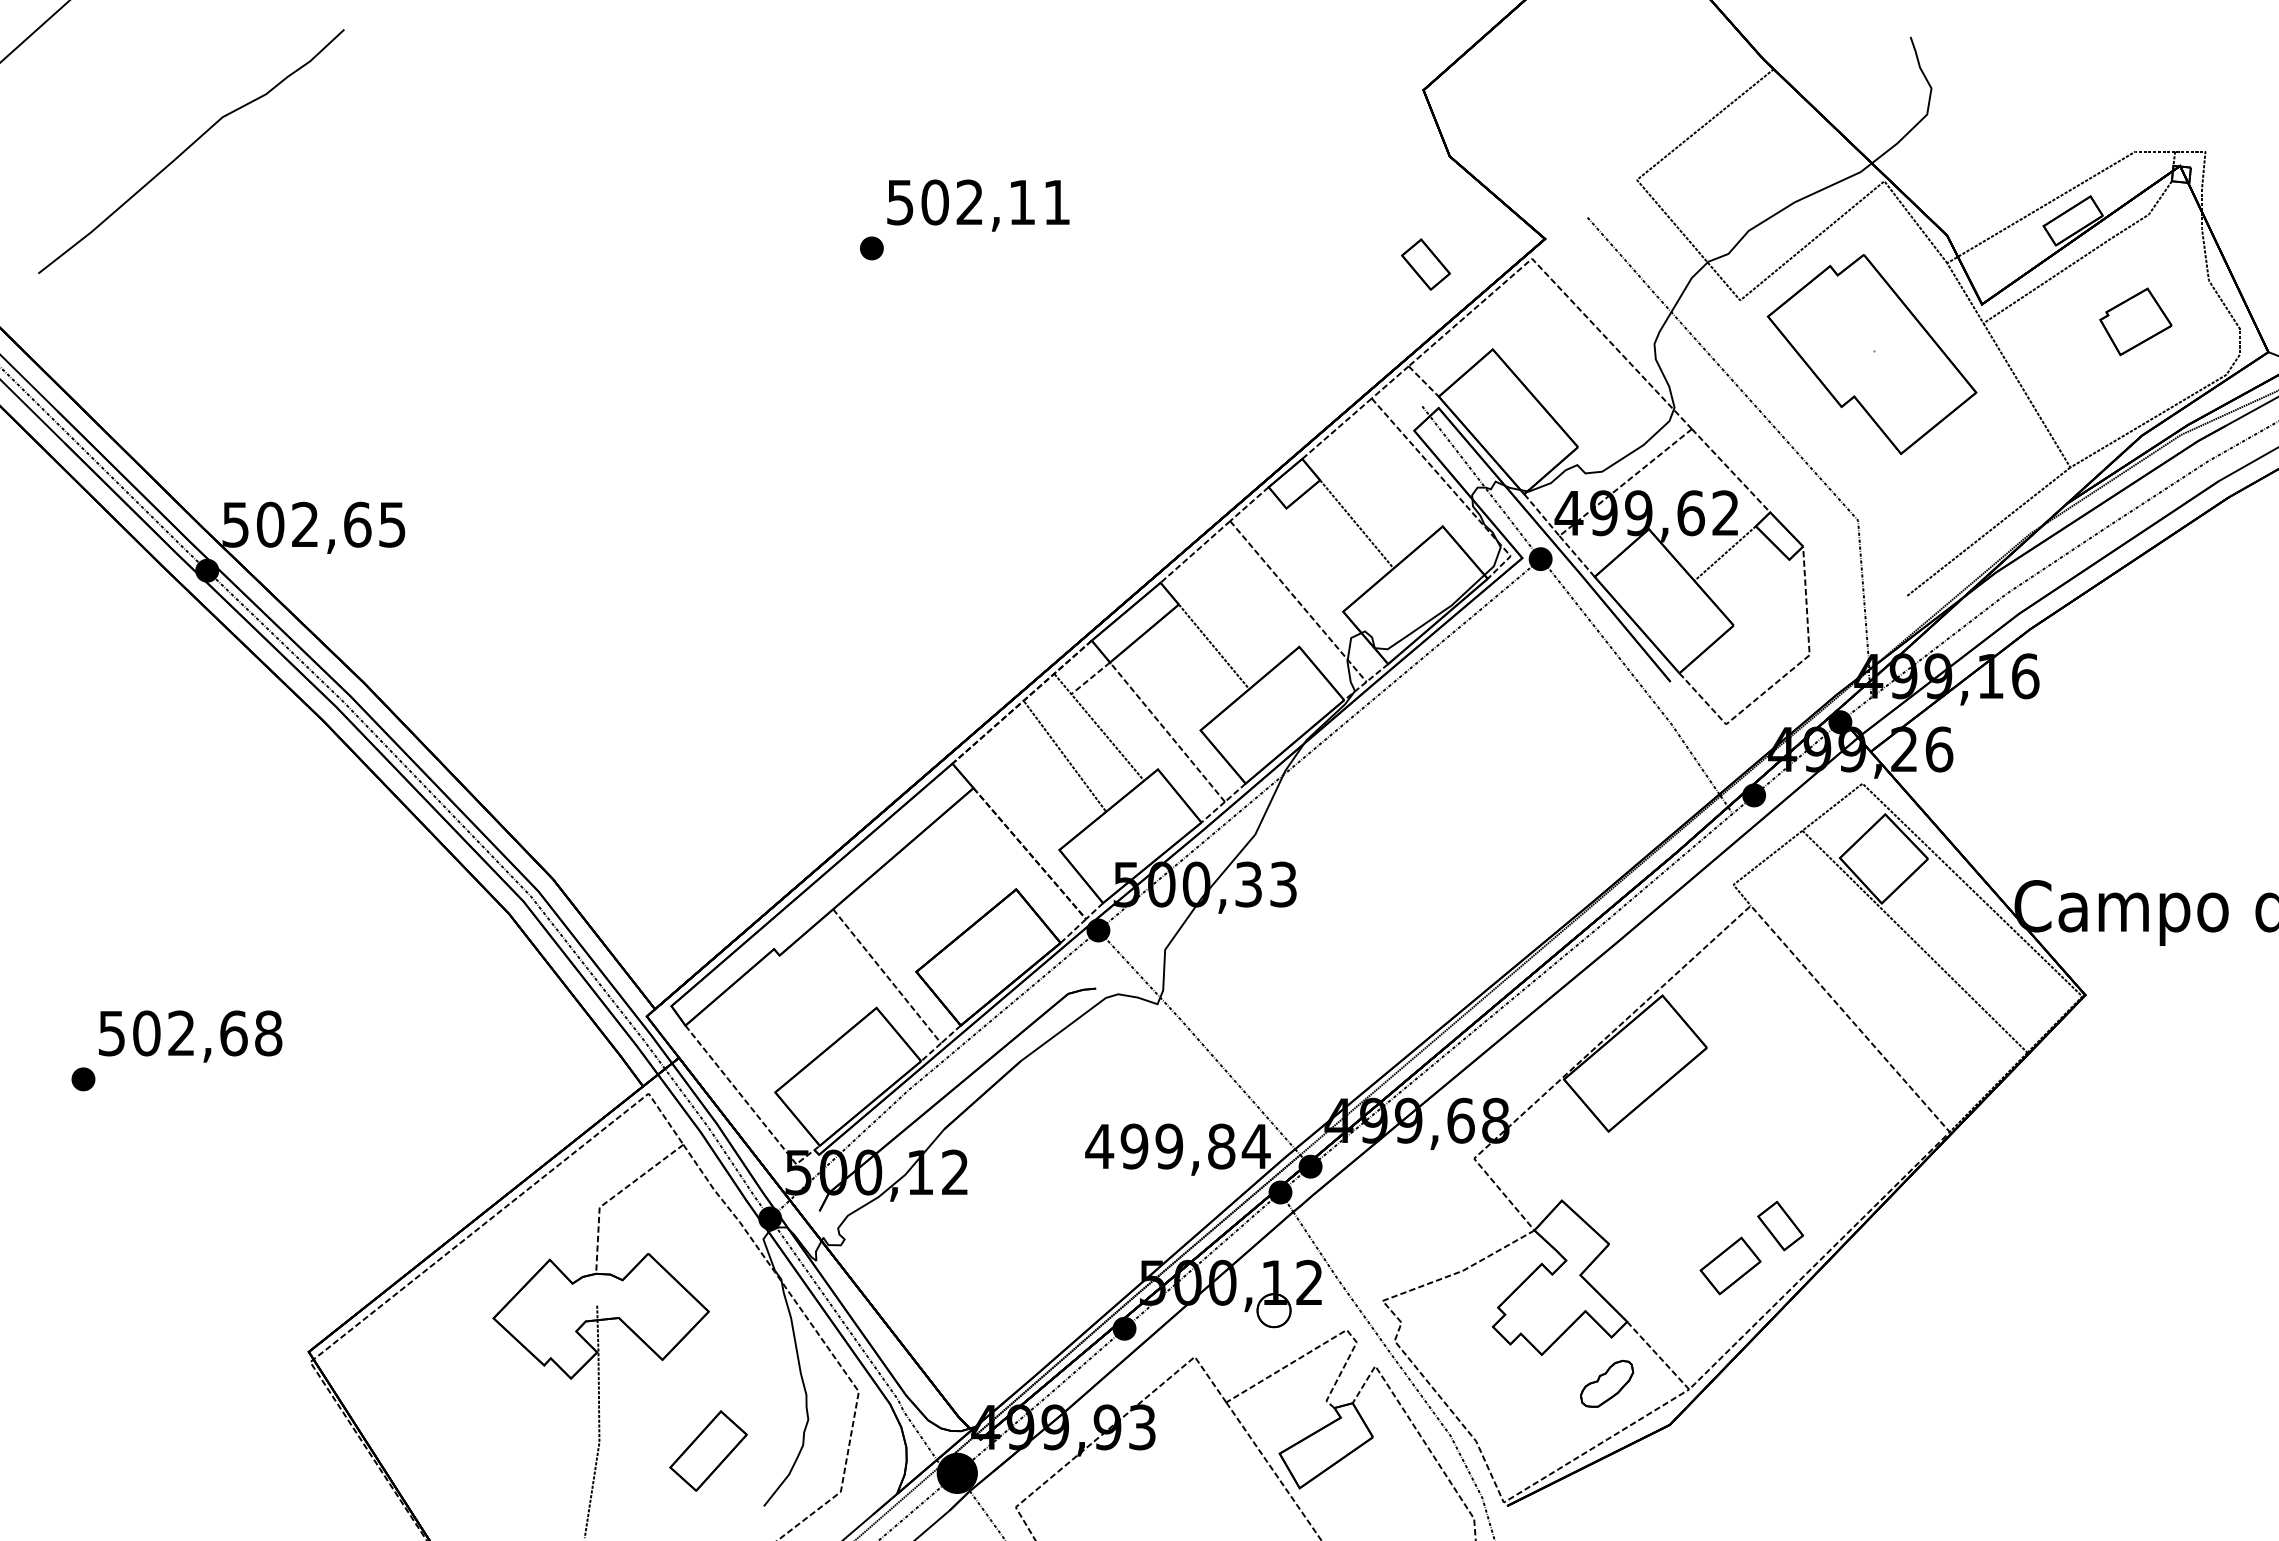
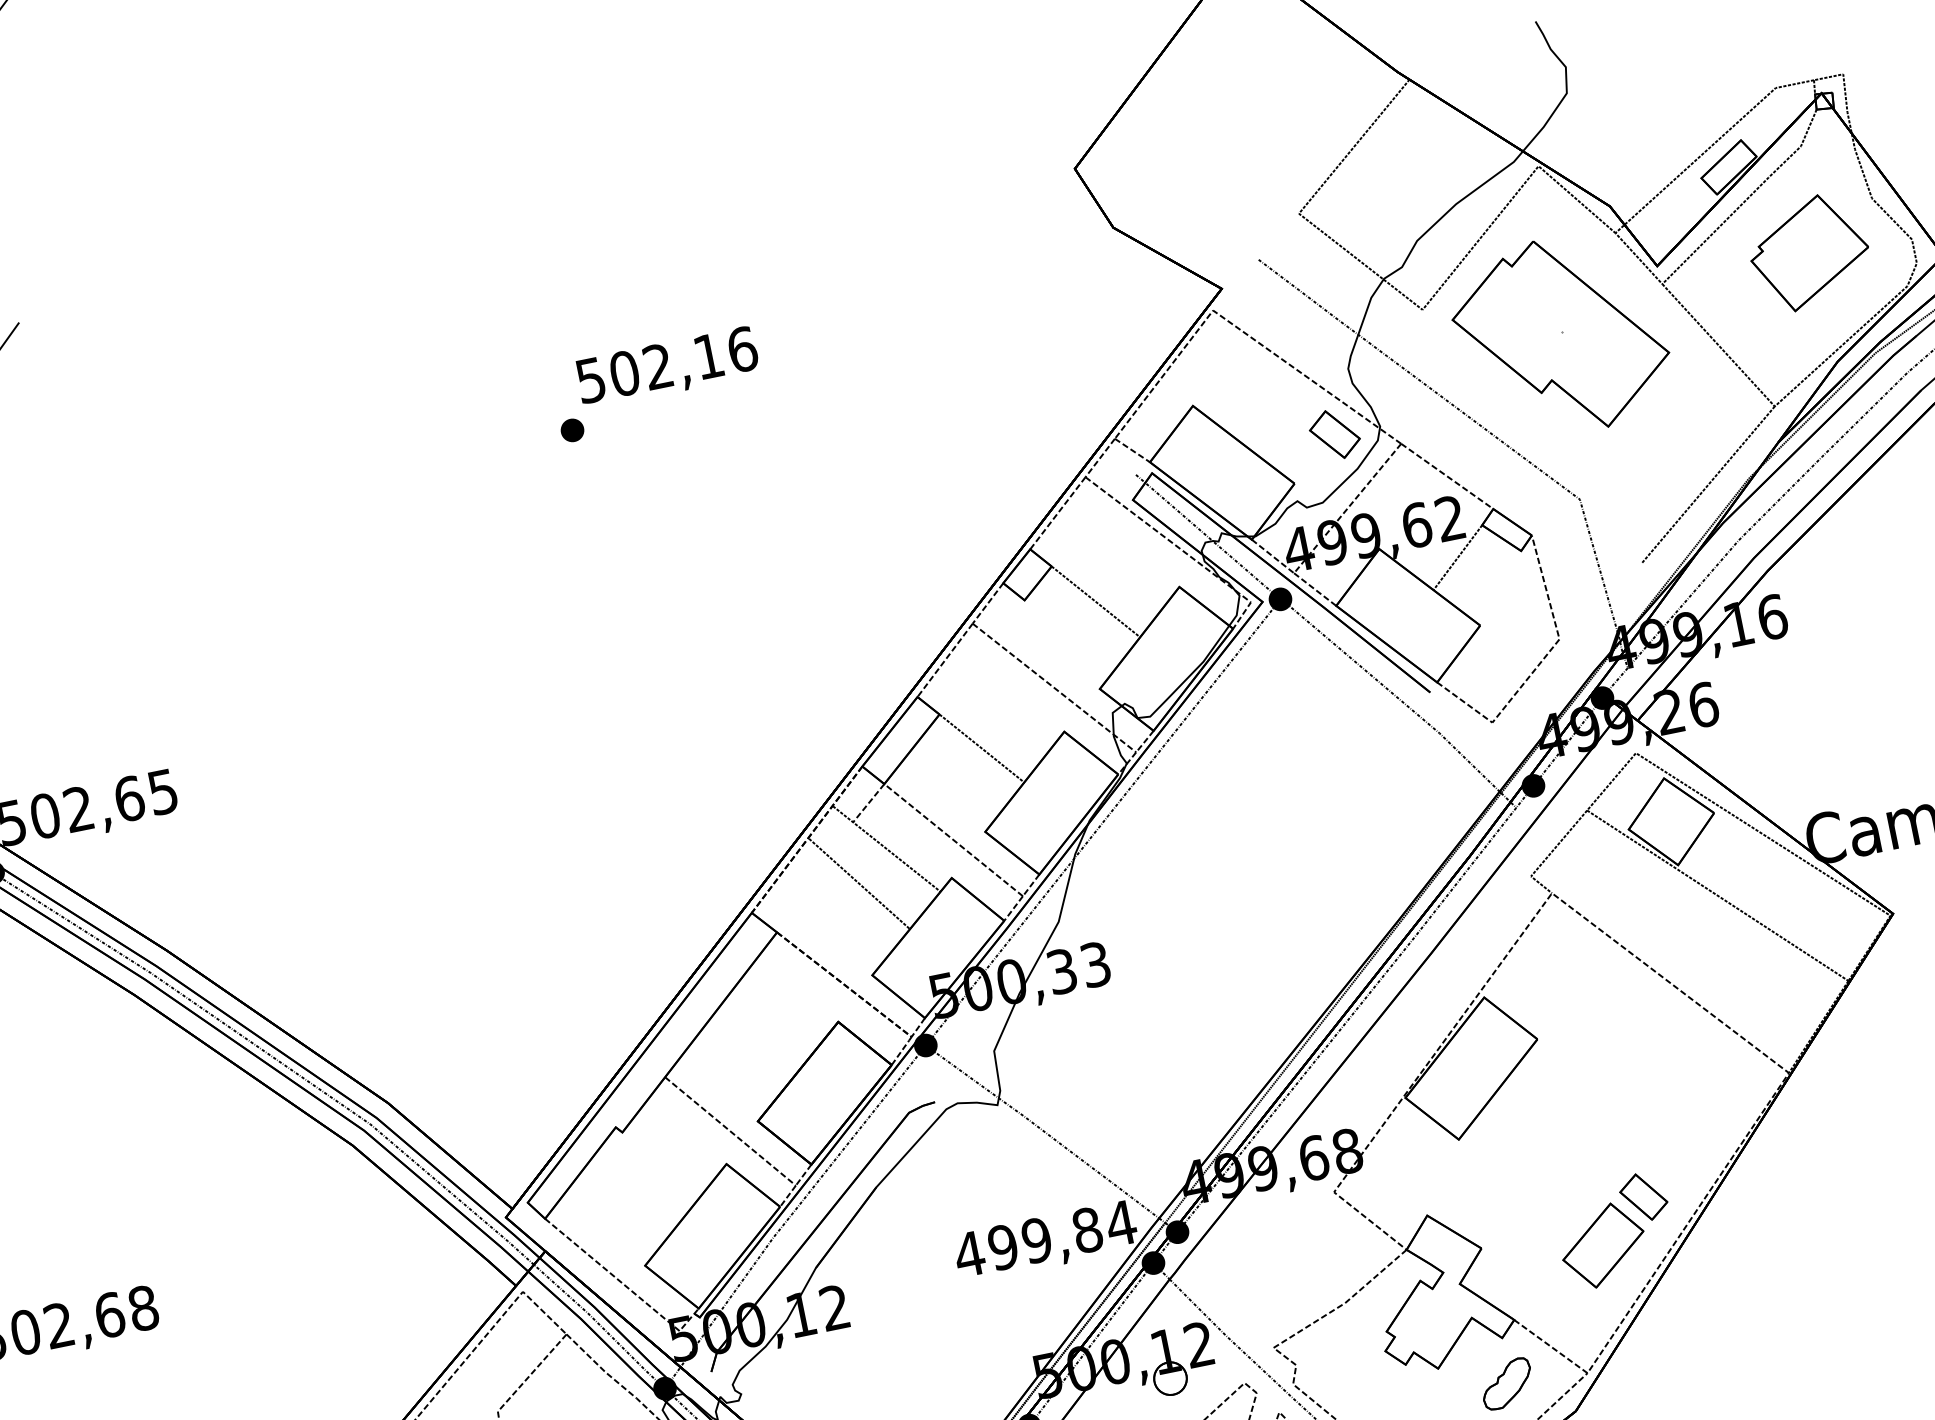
text: (1057, 202) -> (742, 349), 502,11 -> 502,16
part: (1425, 264) -> (1334, 434), moved
part: (2135, 321) -> (1809, 252), size x1.67
part: (1730, 1265) -> (1603, 1245), size x1.43

